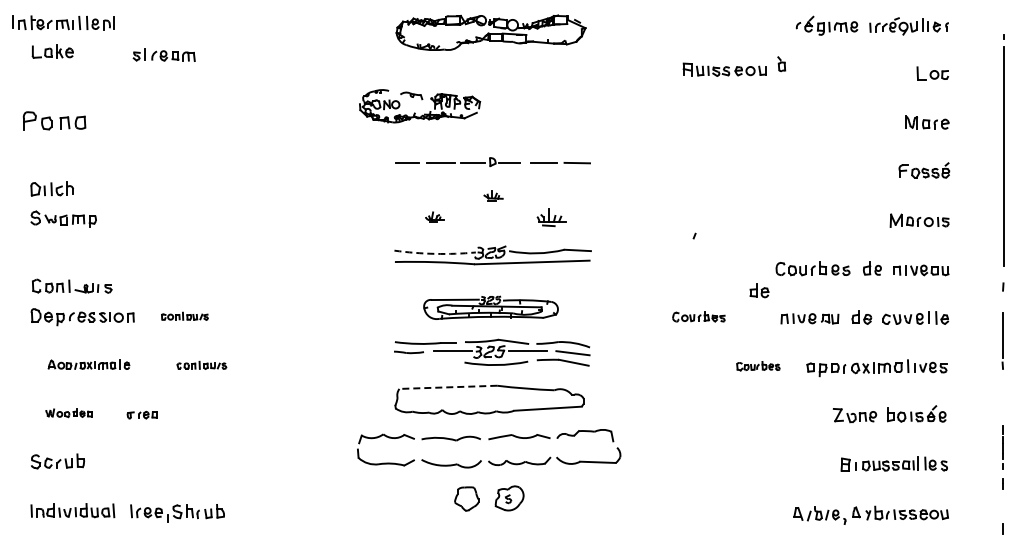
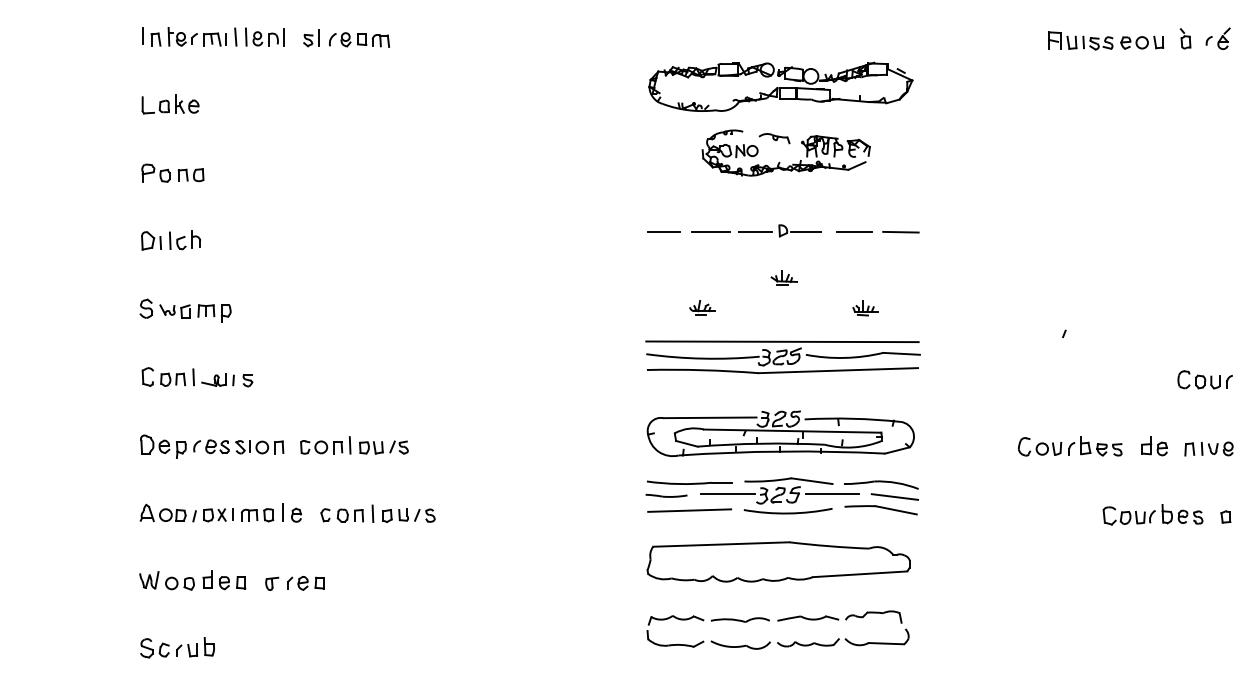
part: (63, 22) -> (213, 36), moved
part: (490, 32) -> (780, 86), moved
part: (52, 51) -> (170, 104), moved
part: (163, 54) -> (345, 37), moved
part: (781, 64) -> (1185, 39), moved
part: (724, 69) -> (1105, 40), moved
part: (421, 100) -> (788, 145), moved
part: (54, 120) -> (172, 172), size x0.71
part: (51, 188) -> (170, 239), moved
part: (551, 217) -> (864, 307), size x0.62
line: (492, 241) -> (782, 341), added
arc: (435, 253) -> (703, 358), dashed -> solid
part: (72, 285) -> (197, 376), moved
part: (759, 290) -> (1154, 445), moved
part: (490, 307) -> (780, 433), size x1.43
part: (184, 316) -> (353, 445), size x1.67
part: (698, 316) -> (1069, 445), size x1.43
line: (425, 362) -> (689, 509), added
part: (88, 364) -> (220, 512), size x1.43
part: (201, 365) -> (377, 514), size x1.67
part: (758, 366) -> (1153, 515), size x1.67
line: (448, 387) -> (721, 544), dashed -> solid
part: (68, 412) -> (192, 579), size x1.67
part: (141, 414) -> (293, 582), size x1.43
part: (488, 448) -> (777, 629), size x0.71

